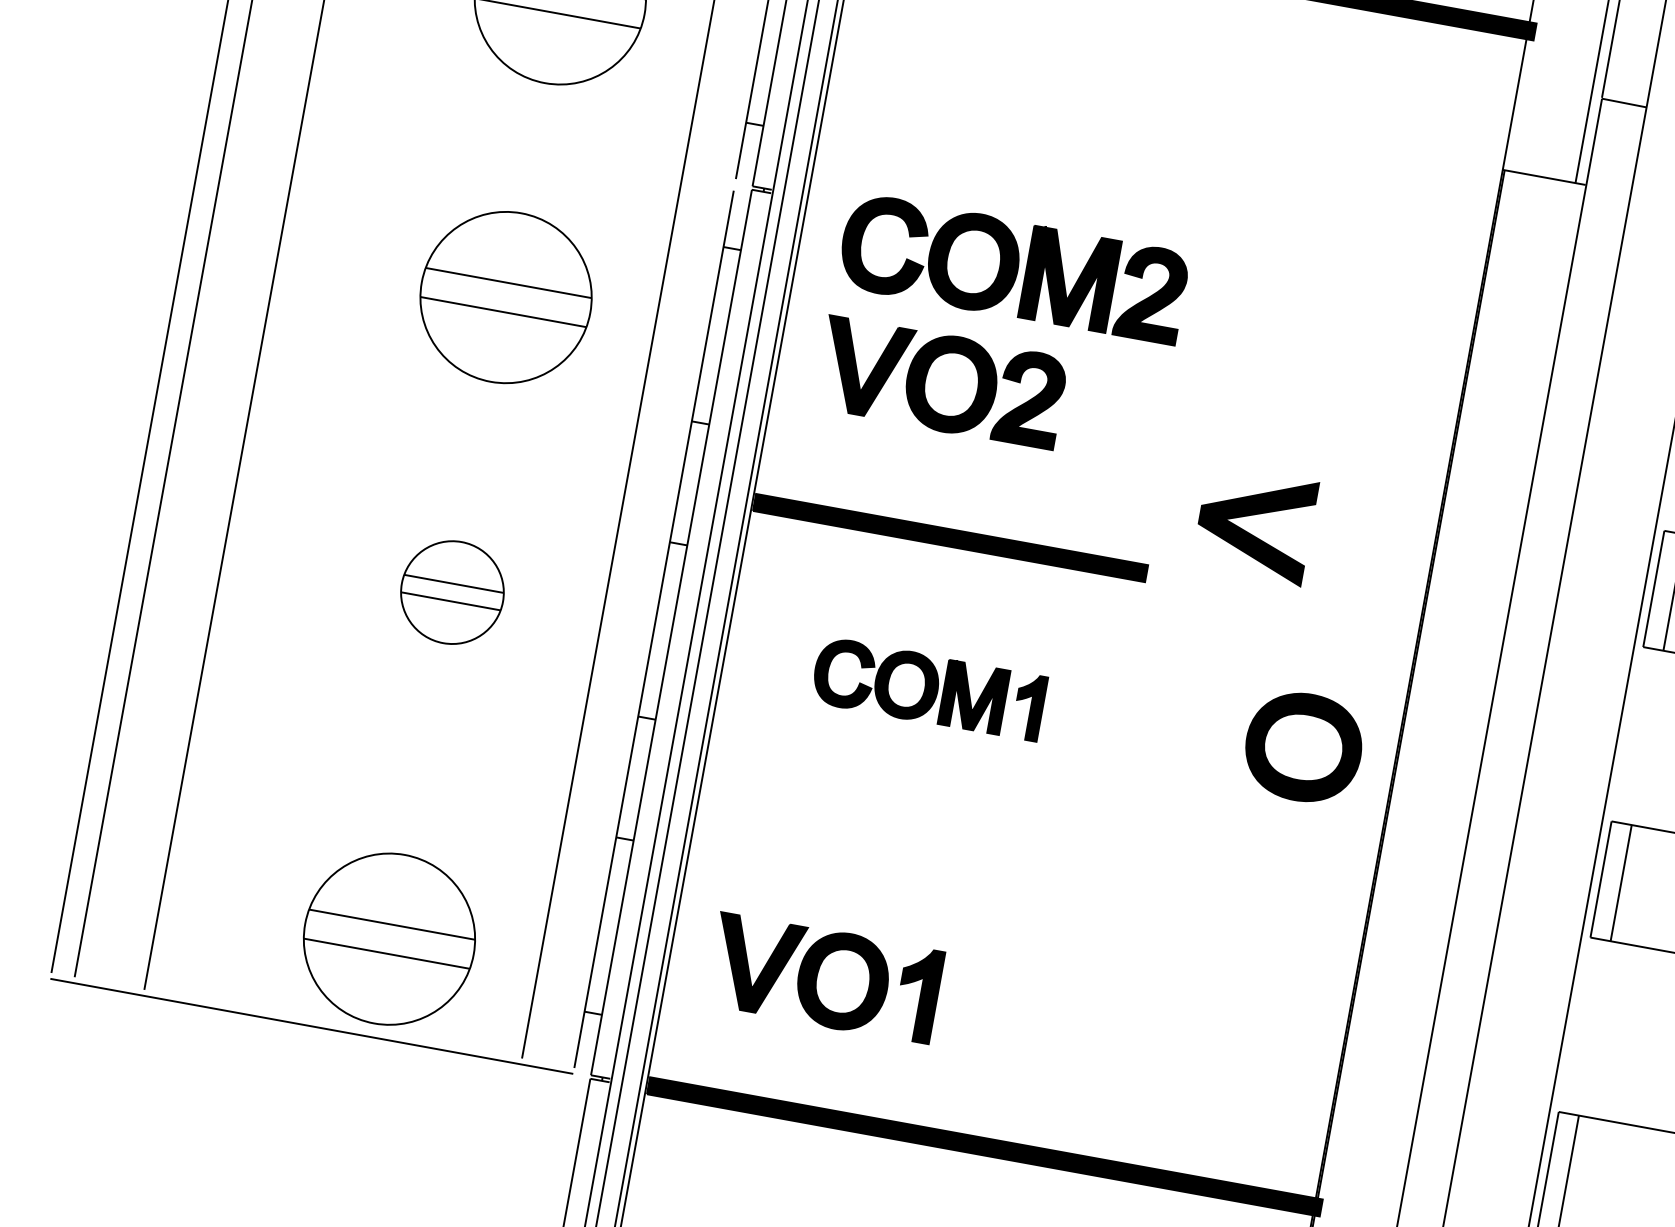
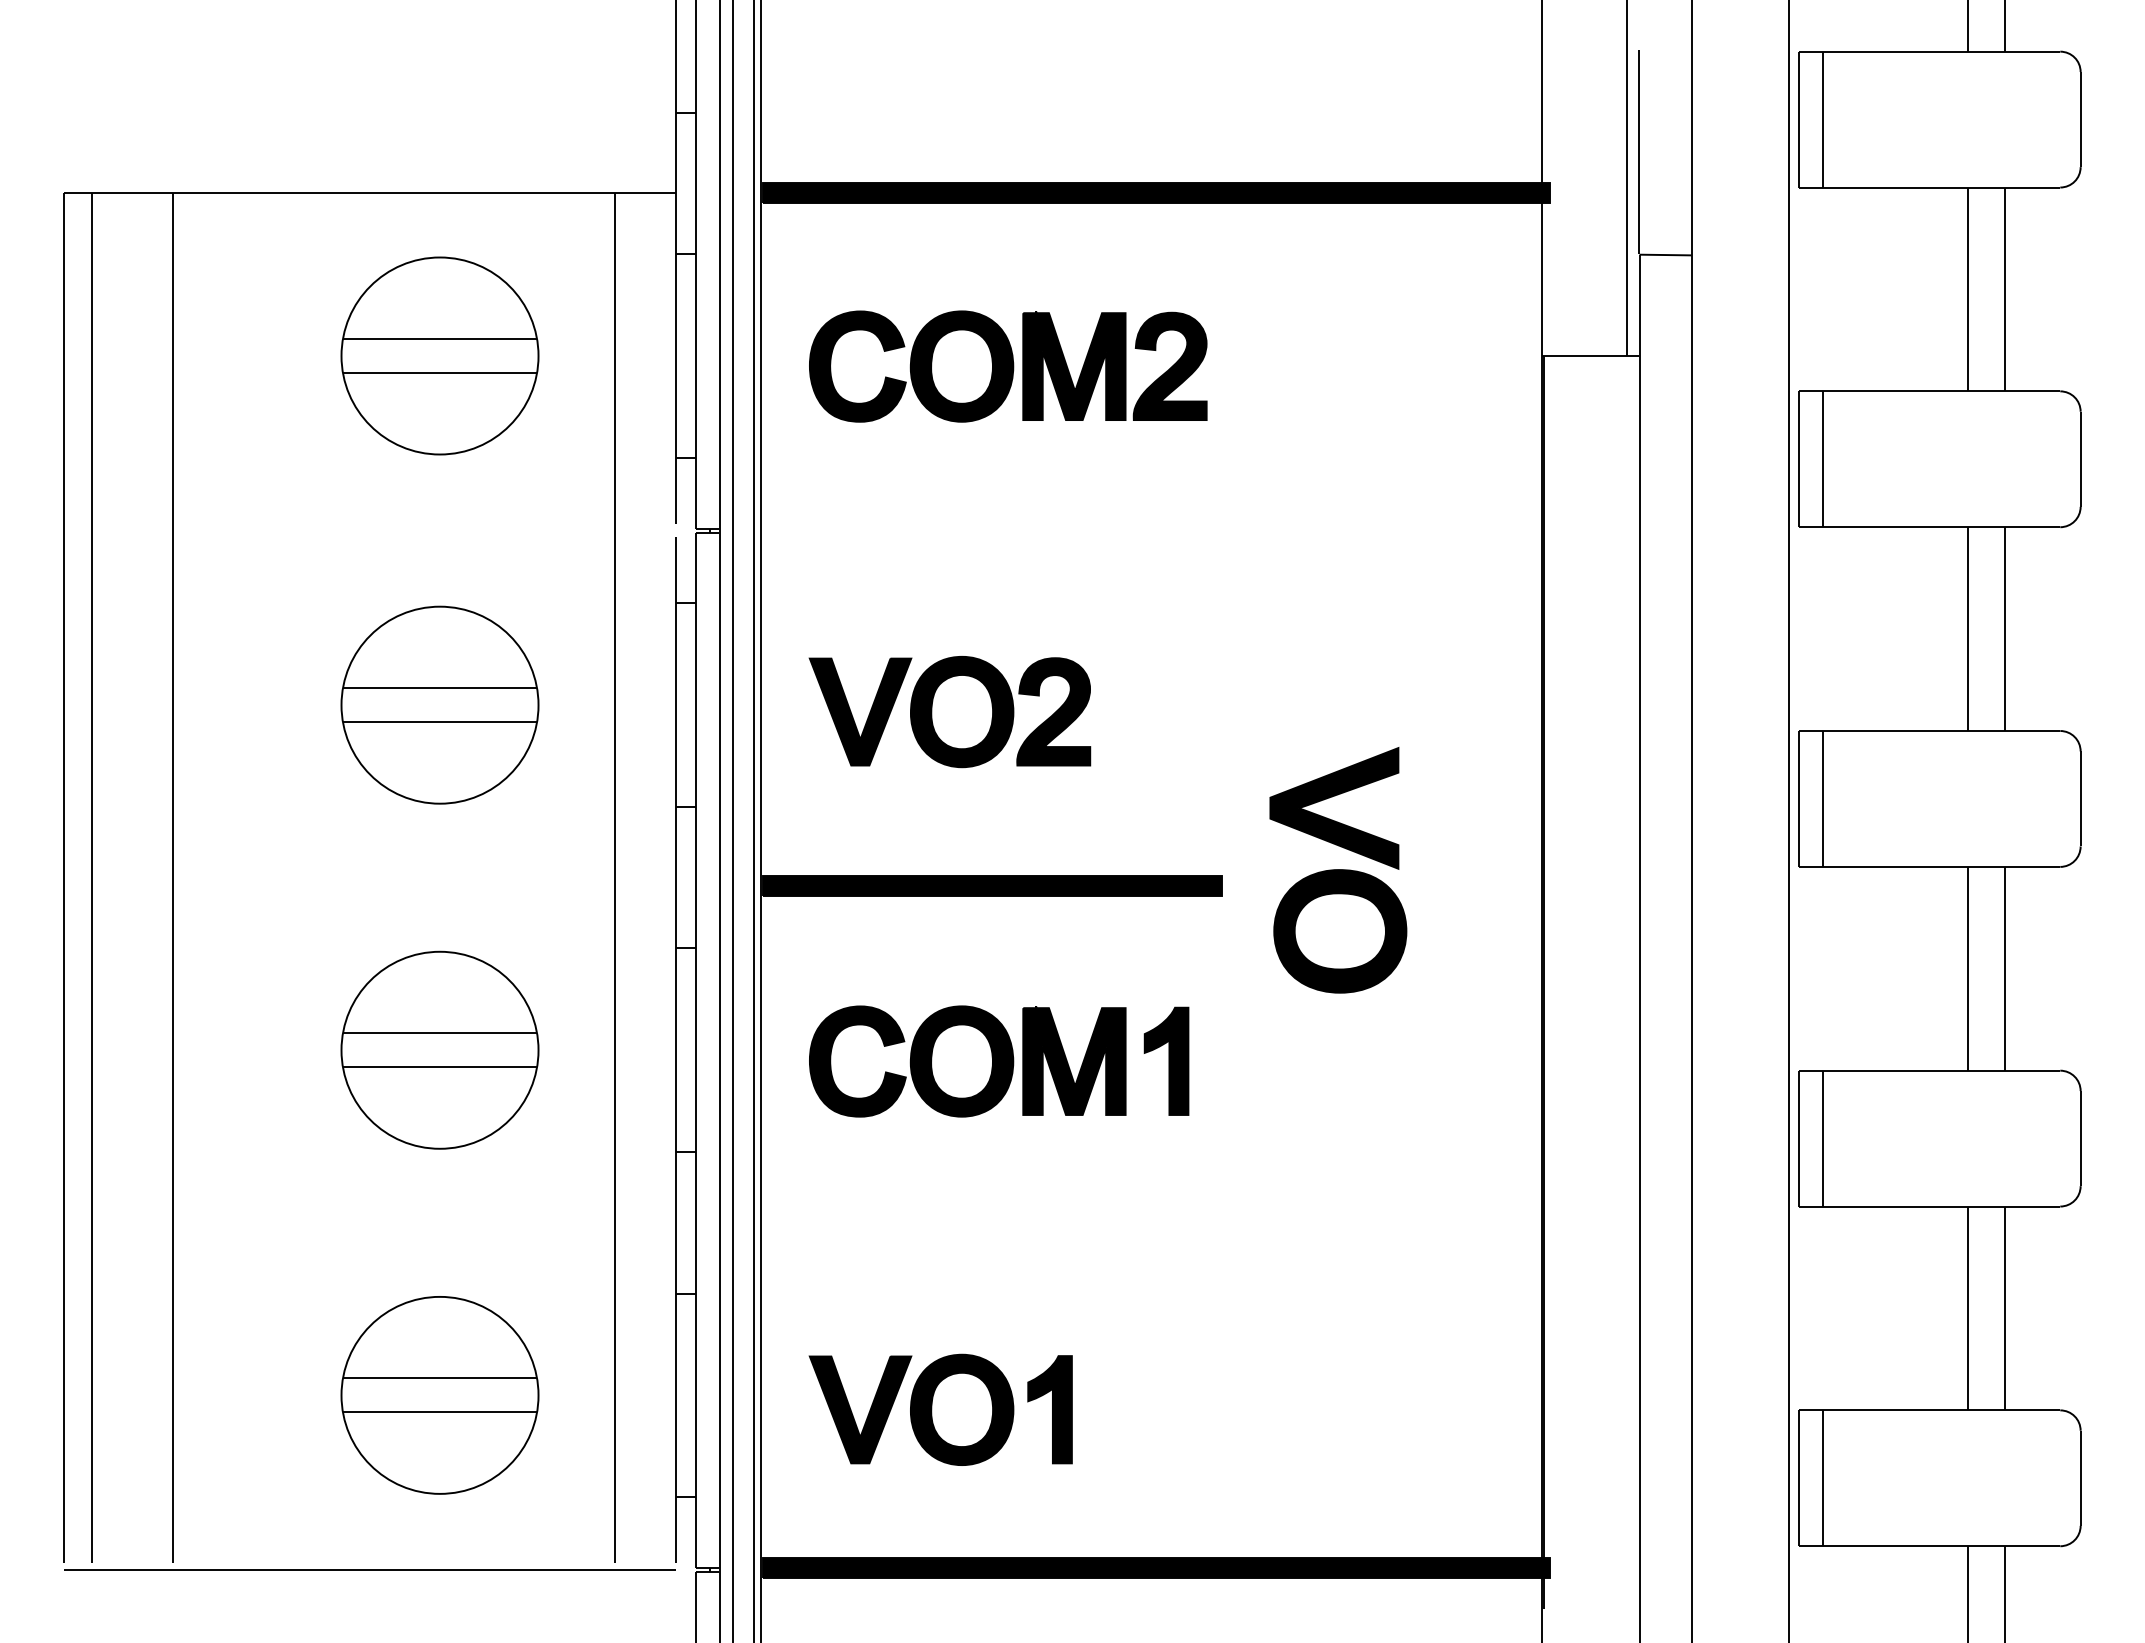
part: (1013, 269) -> (1008, 366), moved
part: (452, 591) -> (439, 1049), size x1.67
part: (929, 689) -> (999, 1061), size x1.43
part: (1303, 747) -> (1340, 931), moved
part: (389, 939) -> (439, 1395), moved

